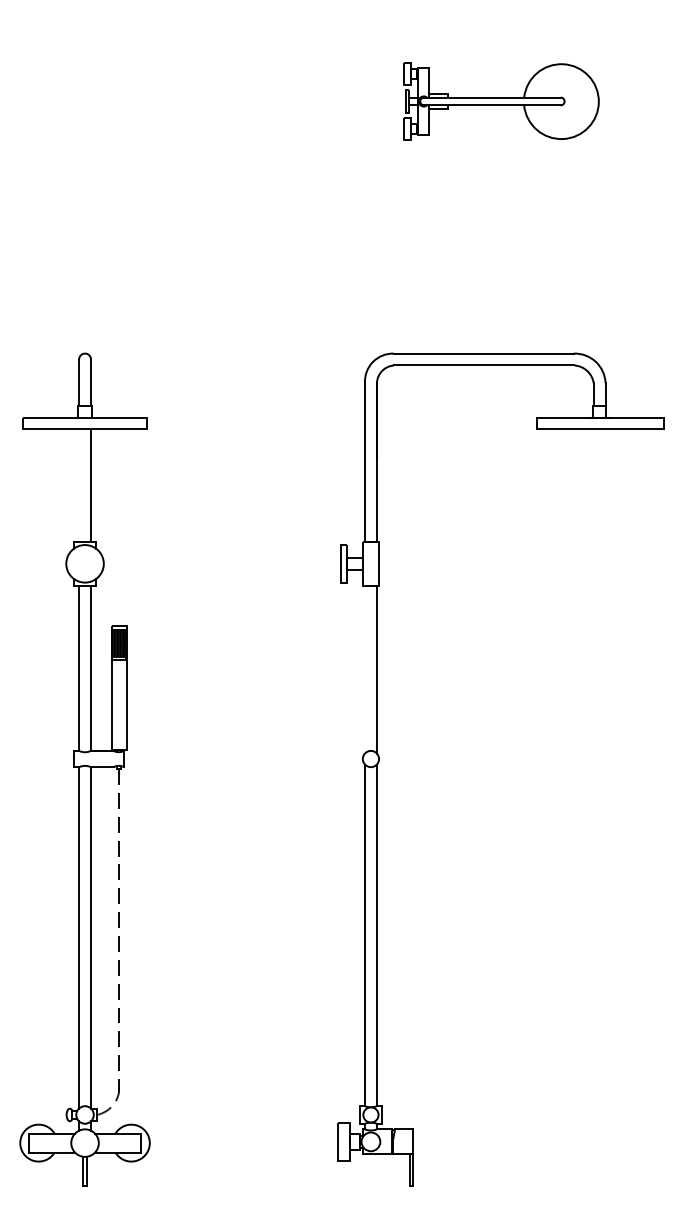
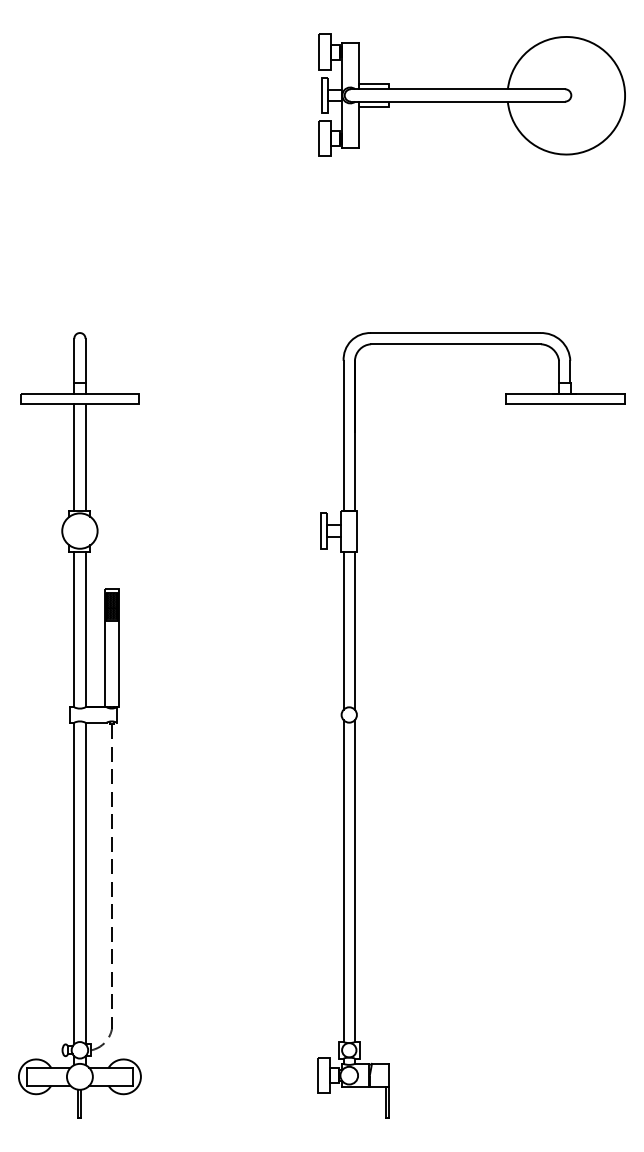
part: (501, 101) -> (472, 95), size x1.67
line: (79, 485) -> (74, 457), added
line: (365, 669) -> (344, 630), added

